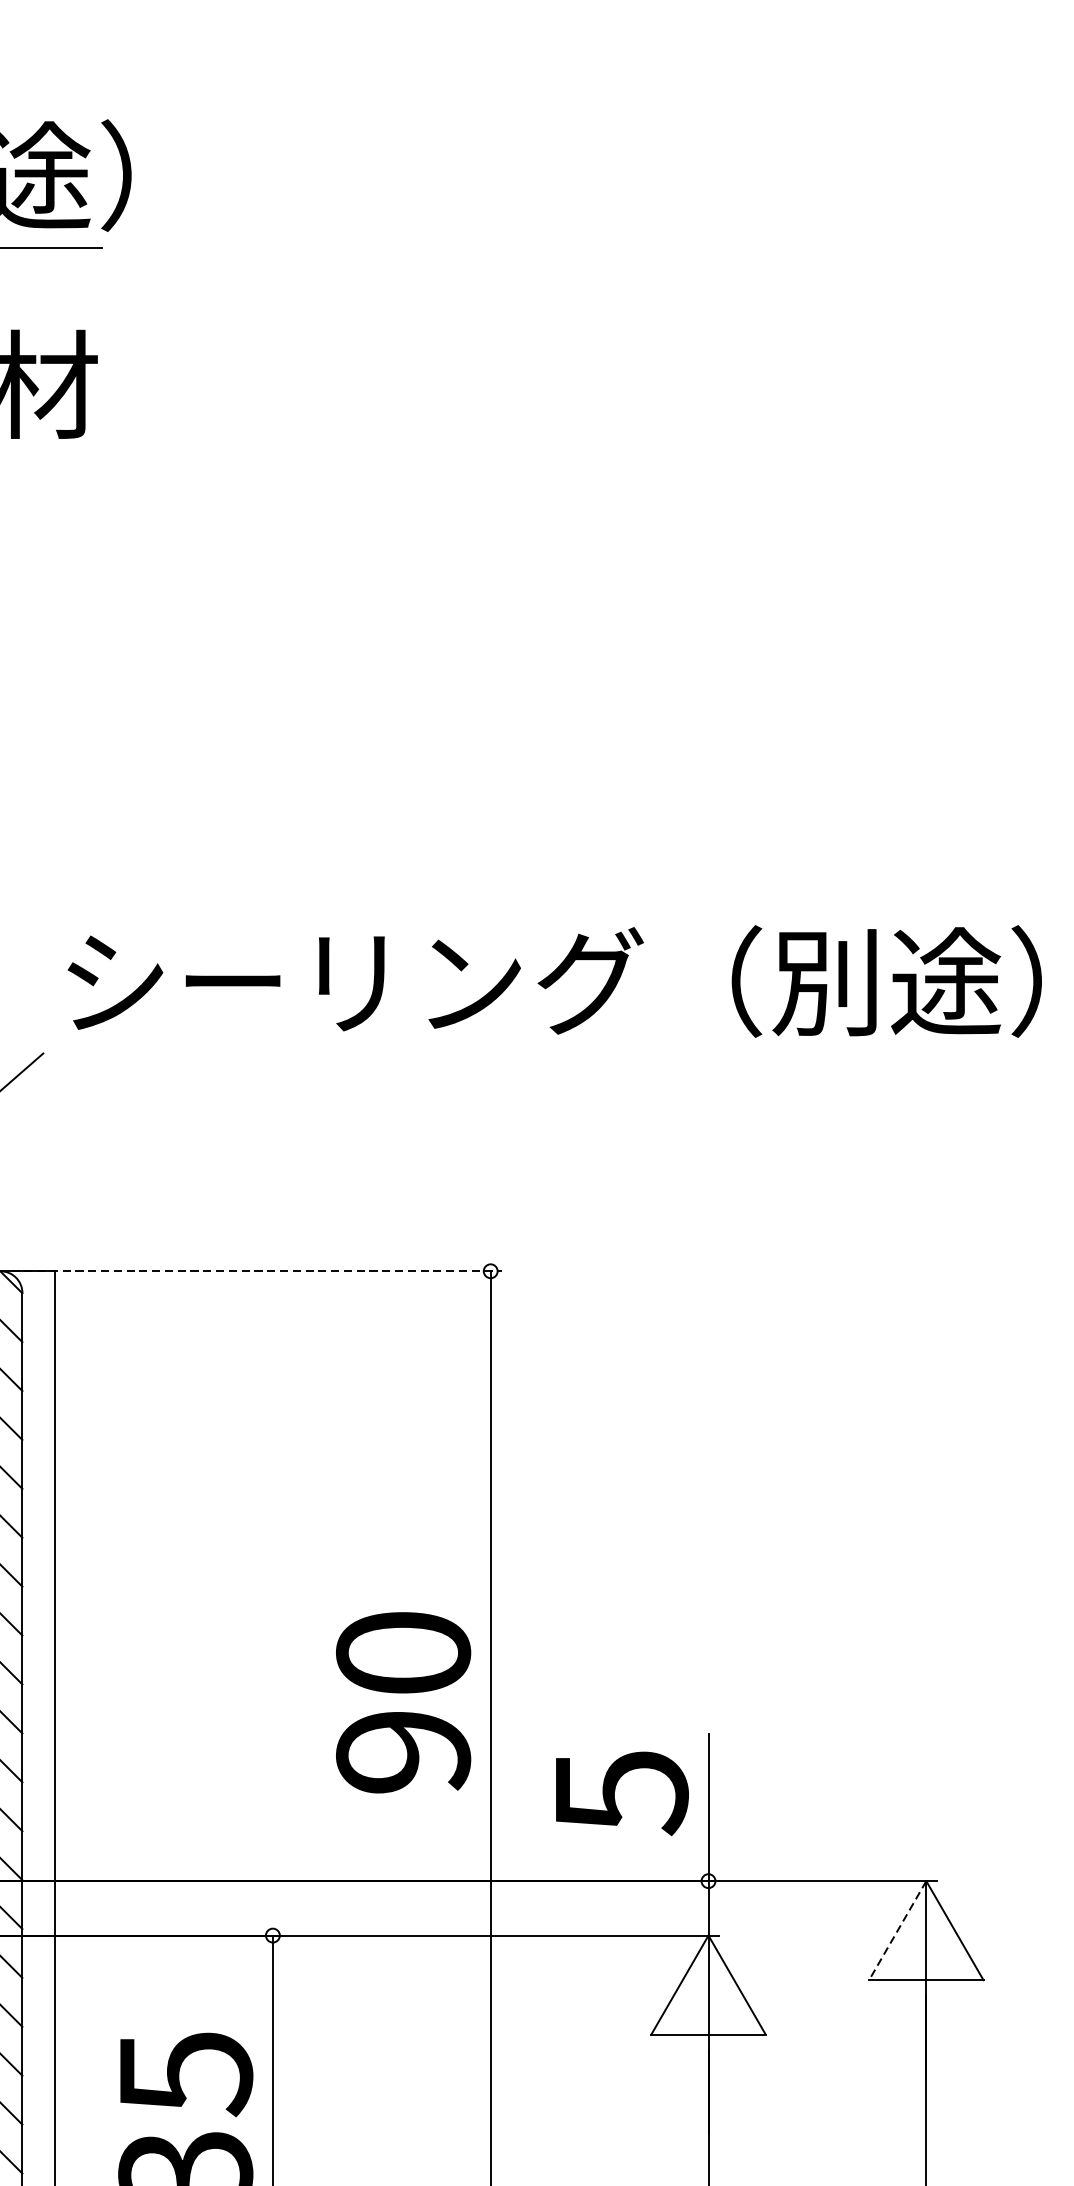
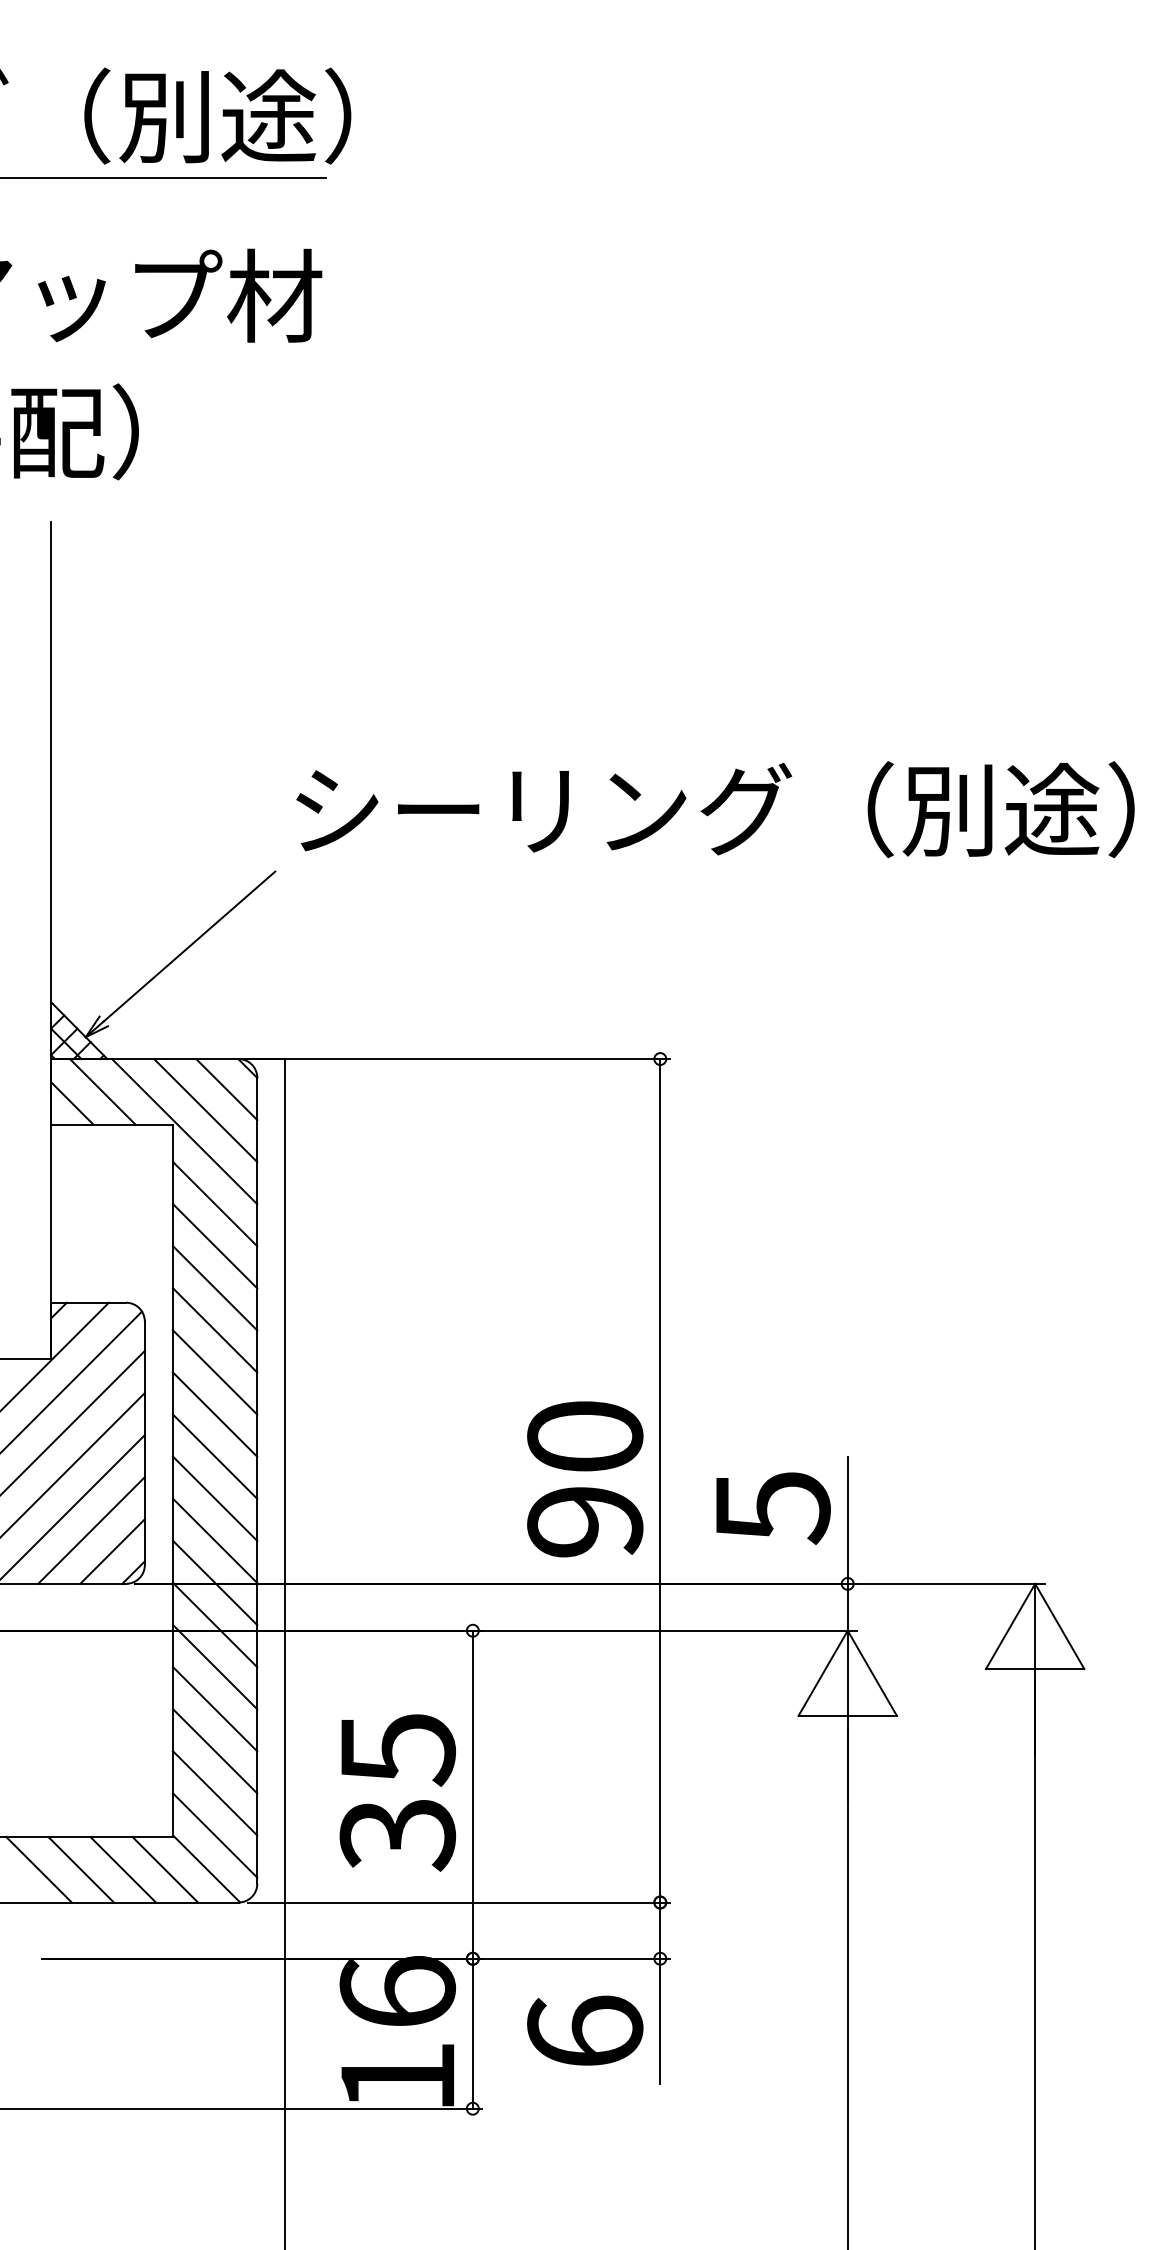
line: (256, 1271) -> (458, 1059), dashed -> solid
text: (403, 1702) -> (585, 1479), moved
line: (897, 1930) -> (1010, 1626), dashed -> solid

